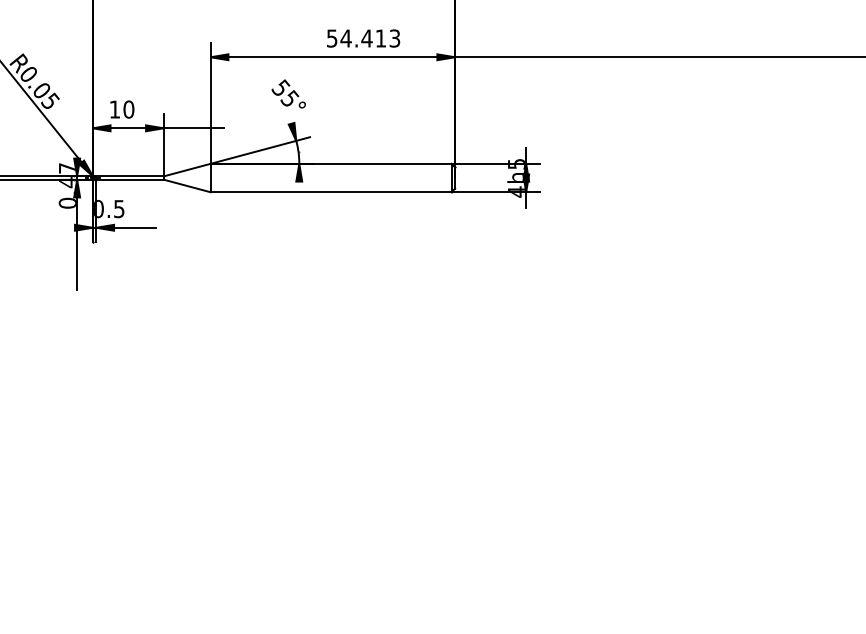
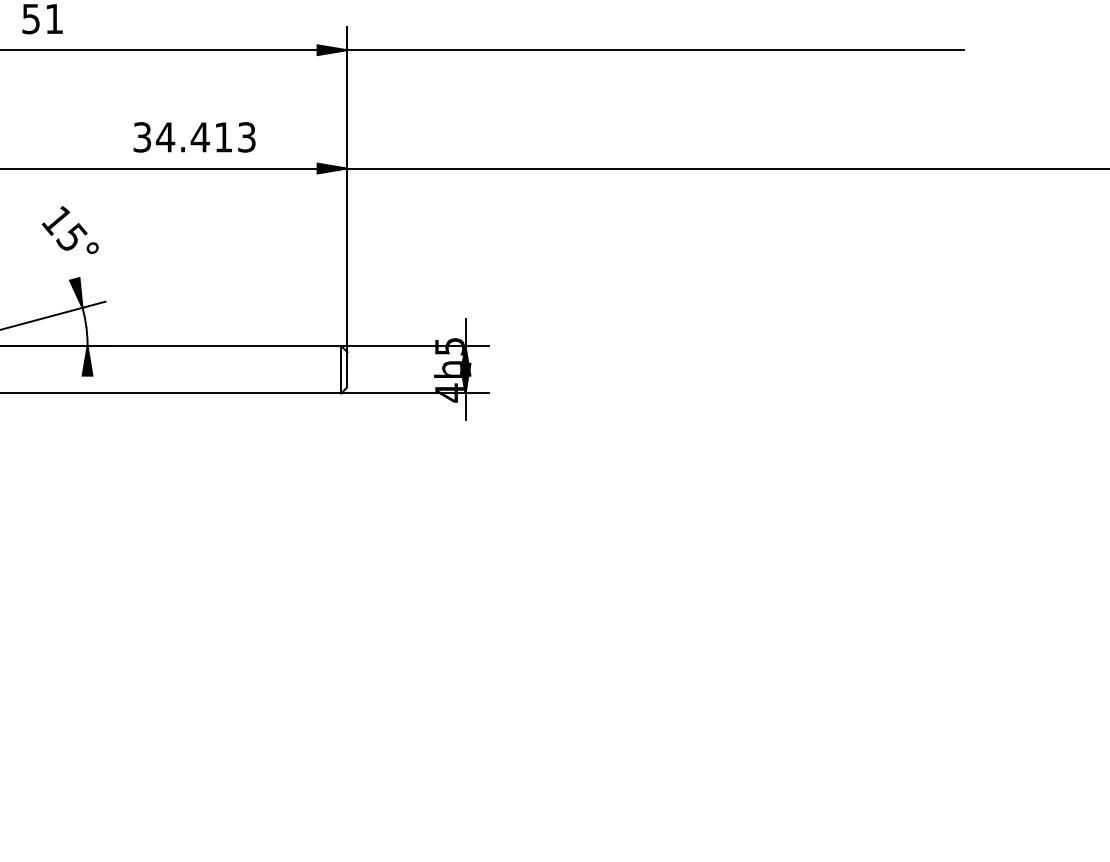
text: (332, 37) -> (142, 135), 54.413 -> 34.413
text: (280, 88) -> (56, 220), 55° -> 15°

